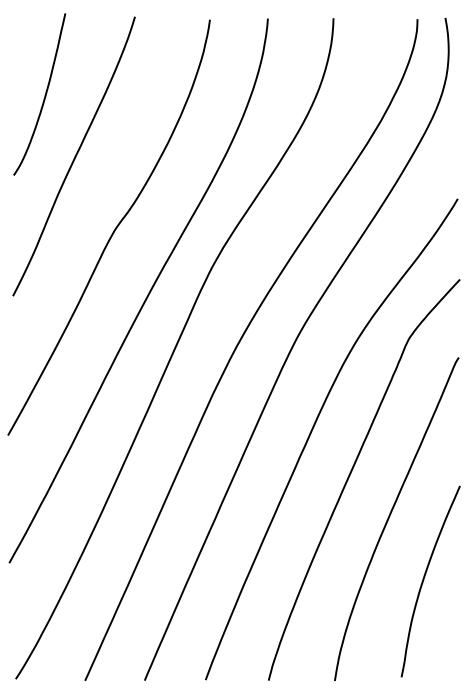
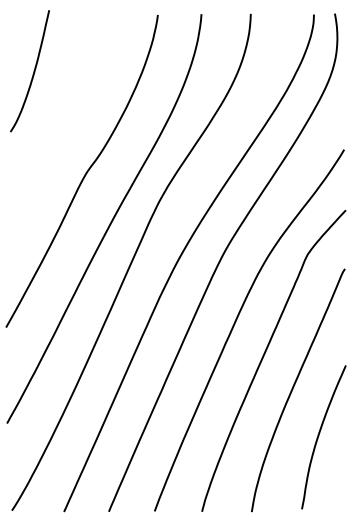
curve: (75, 156) -> (56, 117), removed

